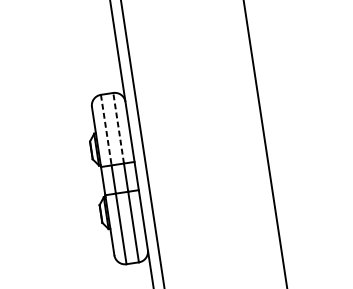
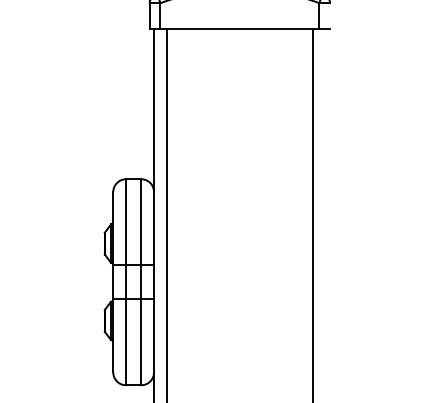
line: (118, 128) -> (141, 222), dashed -> solid
line: (106, 130) -> (126, 222), dashed -> solid

